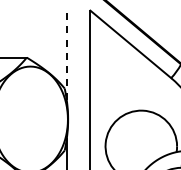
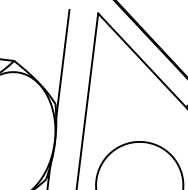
line: (66, 54) -> (62, 63), dashed -> solid

